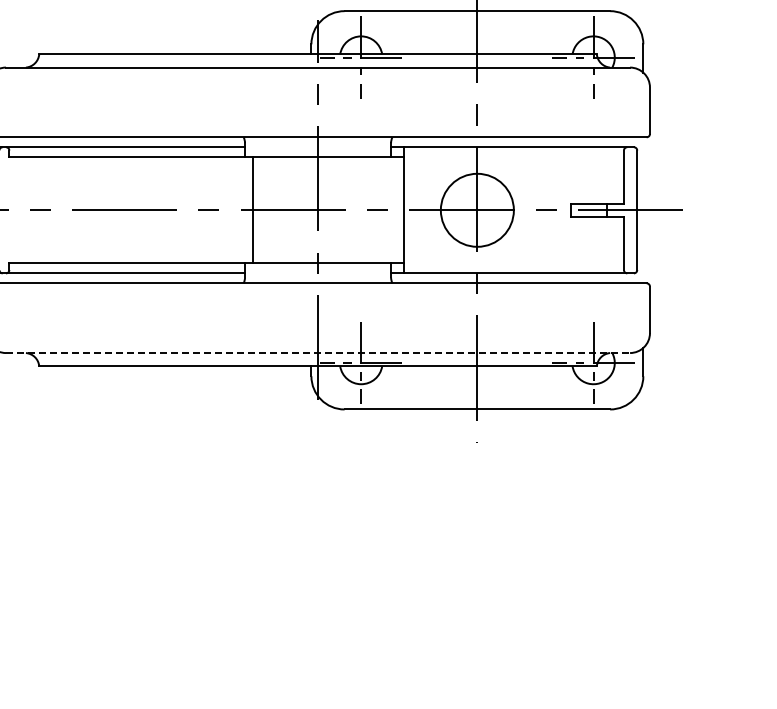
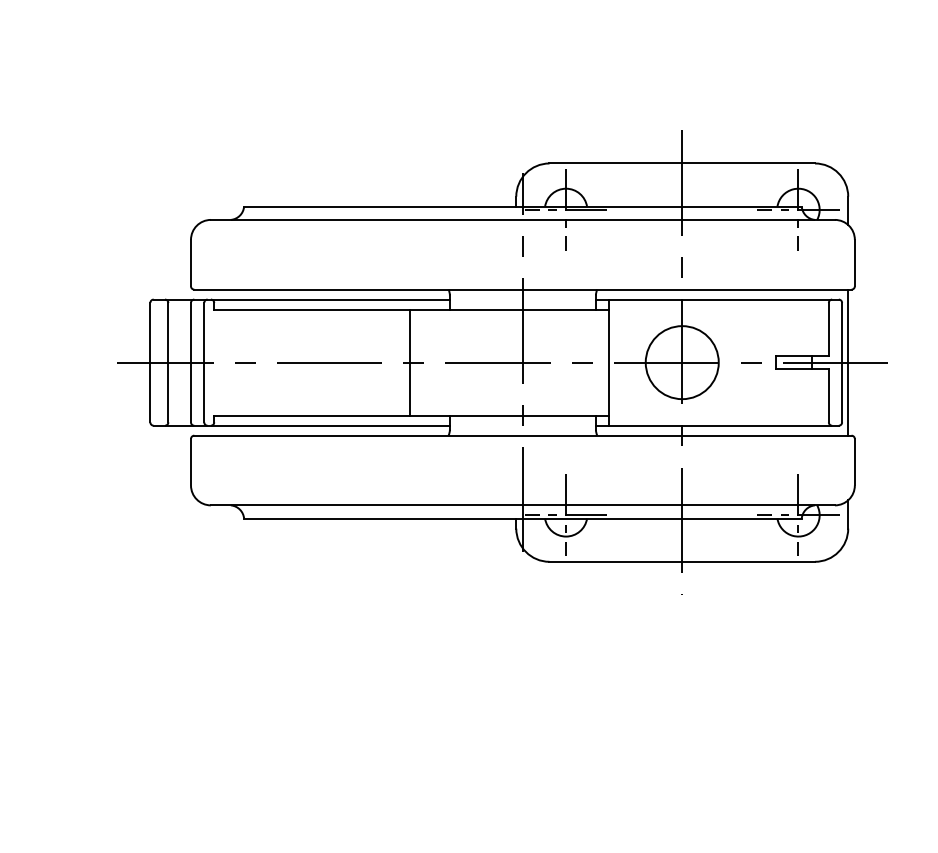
line: (253, 210) -> (410, 362), moved
line: (643, 210) -> (848, 362), added
line: (318, 353) -> (523, 505), dashed -> solid

